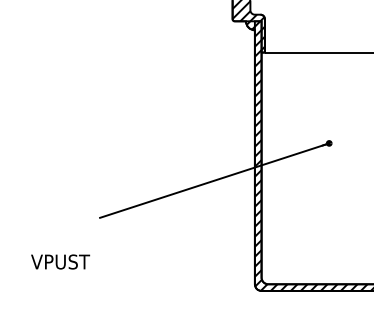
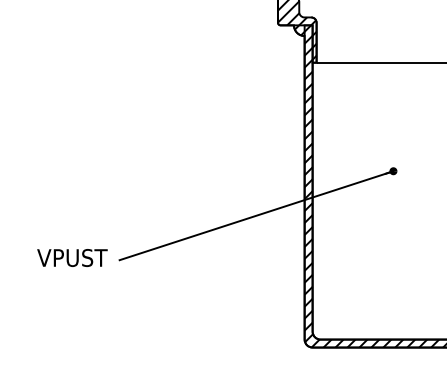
text: (60, 261) -> (72, 257), moved

